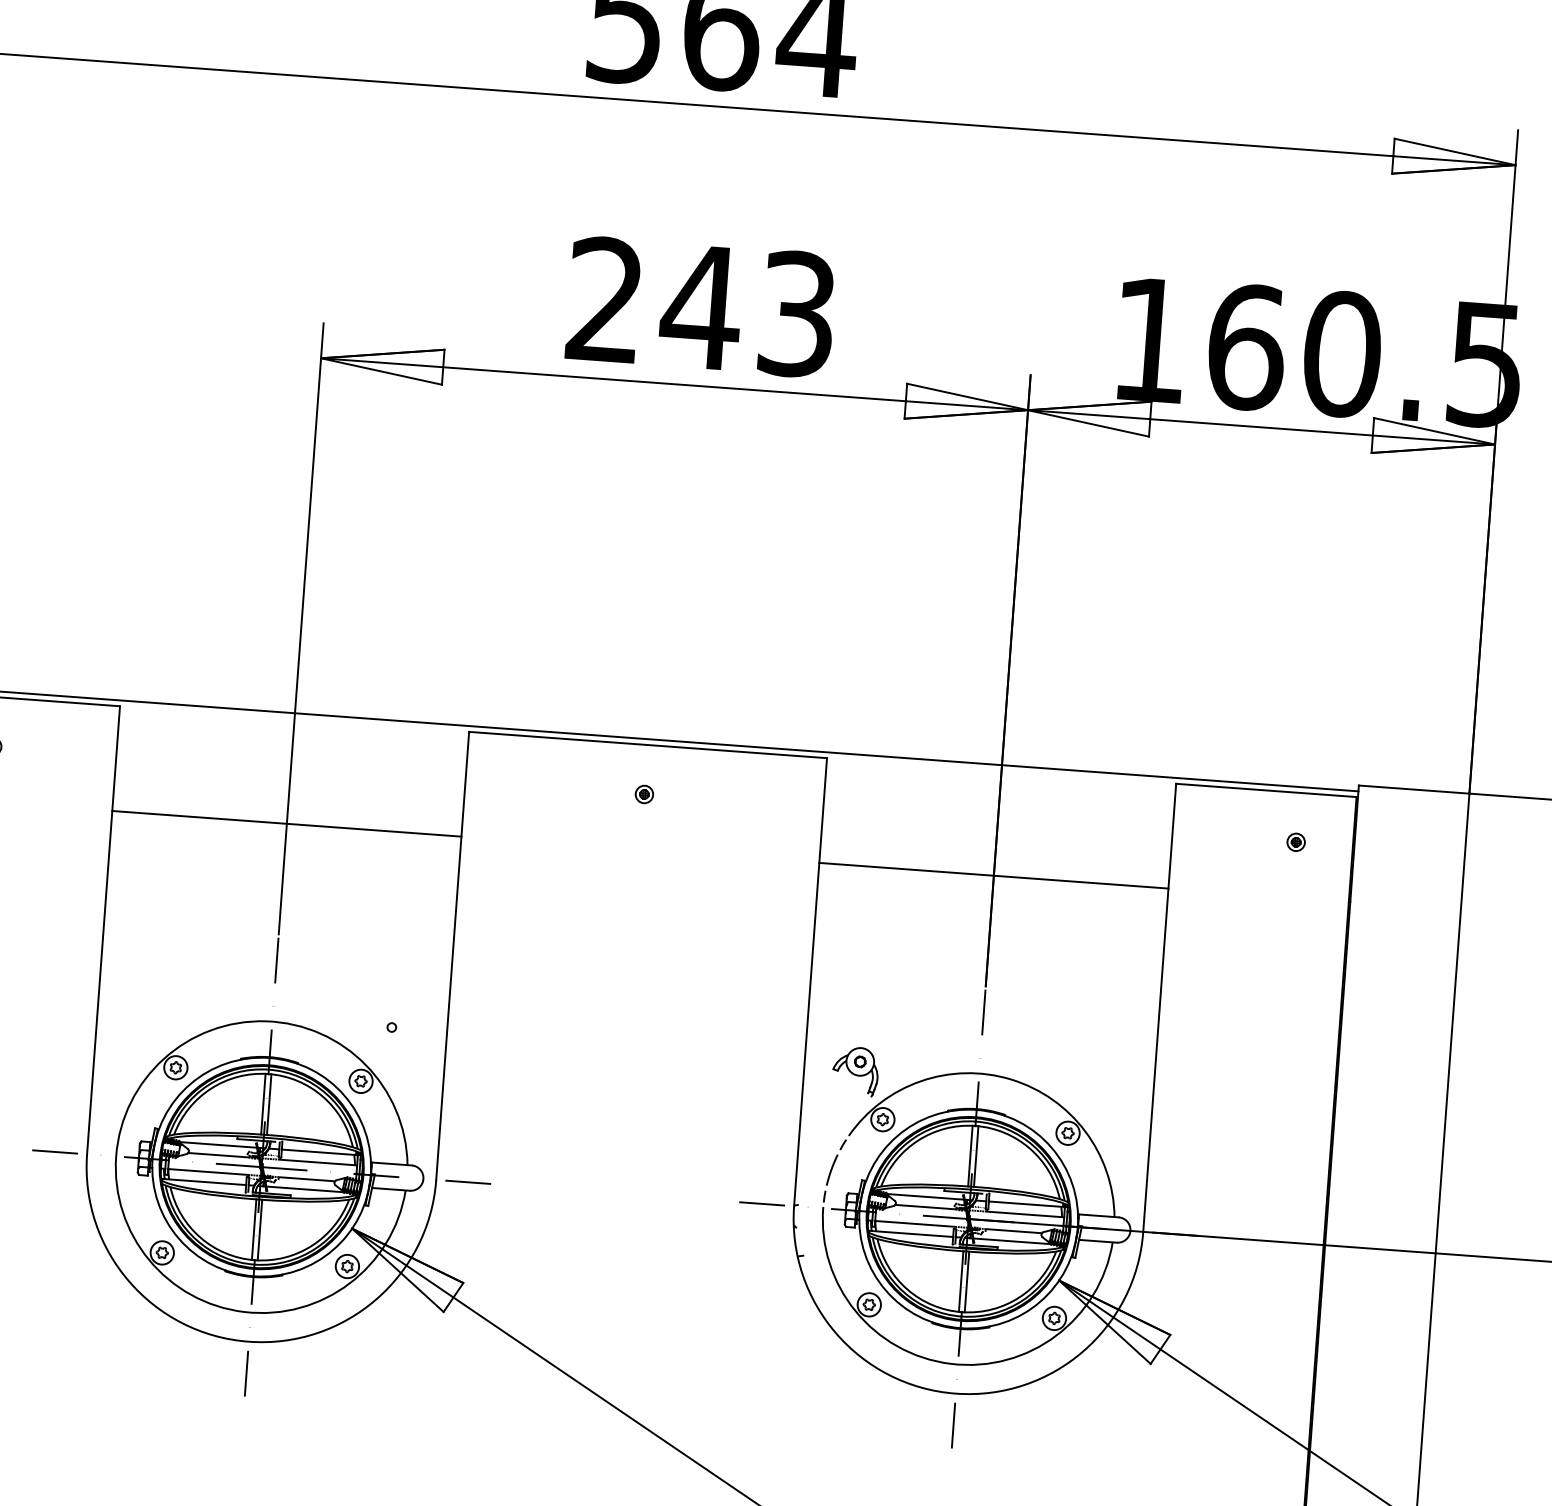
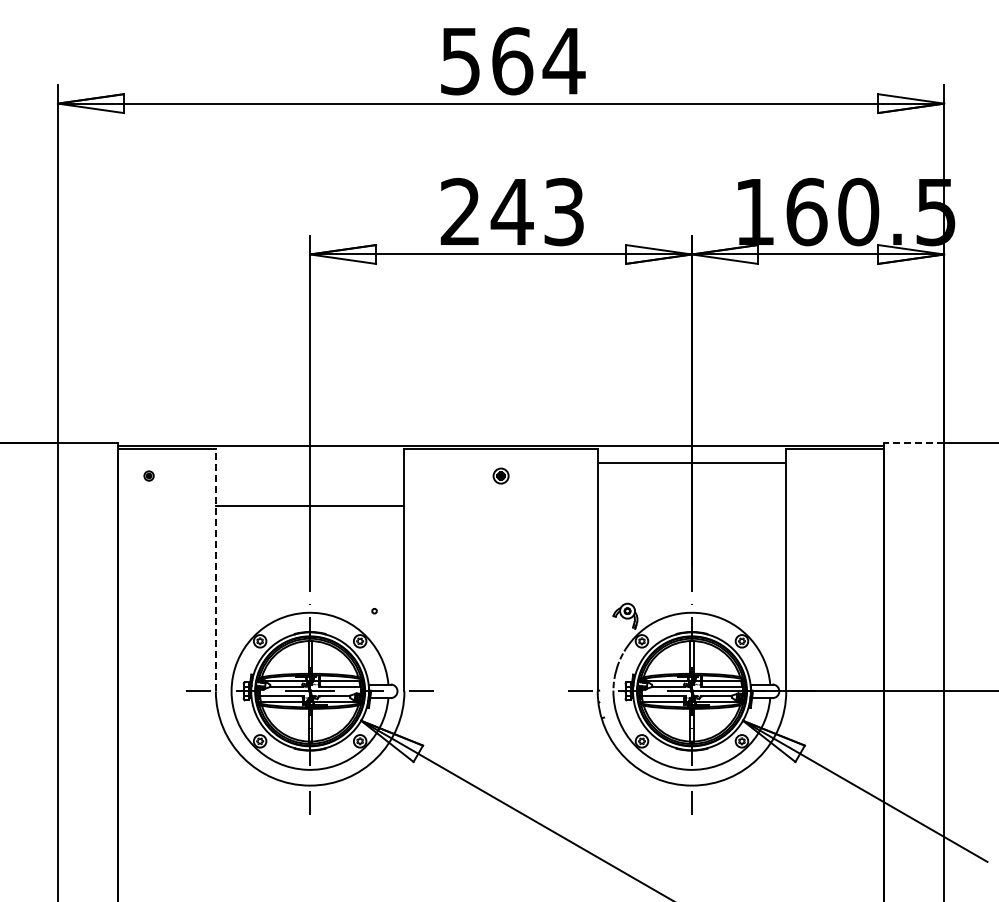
line: (1414, 790) -> (914, 443), solid -> dashed
part: (643, 793) -> (500, 475), size x1.6
part: (1295, 841) -> (852, 475), removed
line: (993, 874) -> (691, 462), moved
line: (102, 930) -> (215, 570), solid -> dashed

